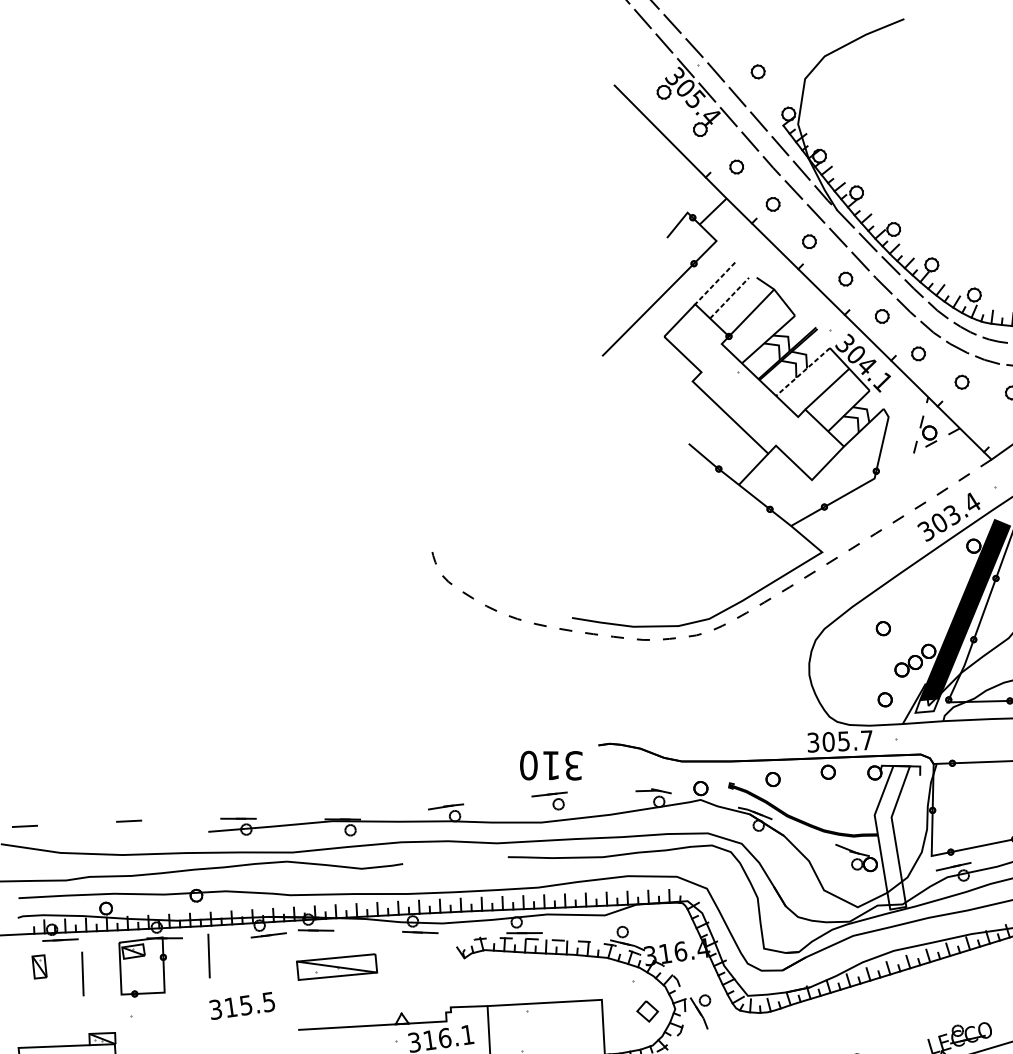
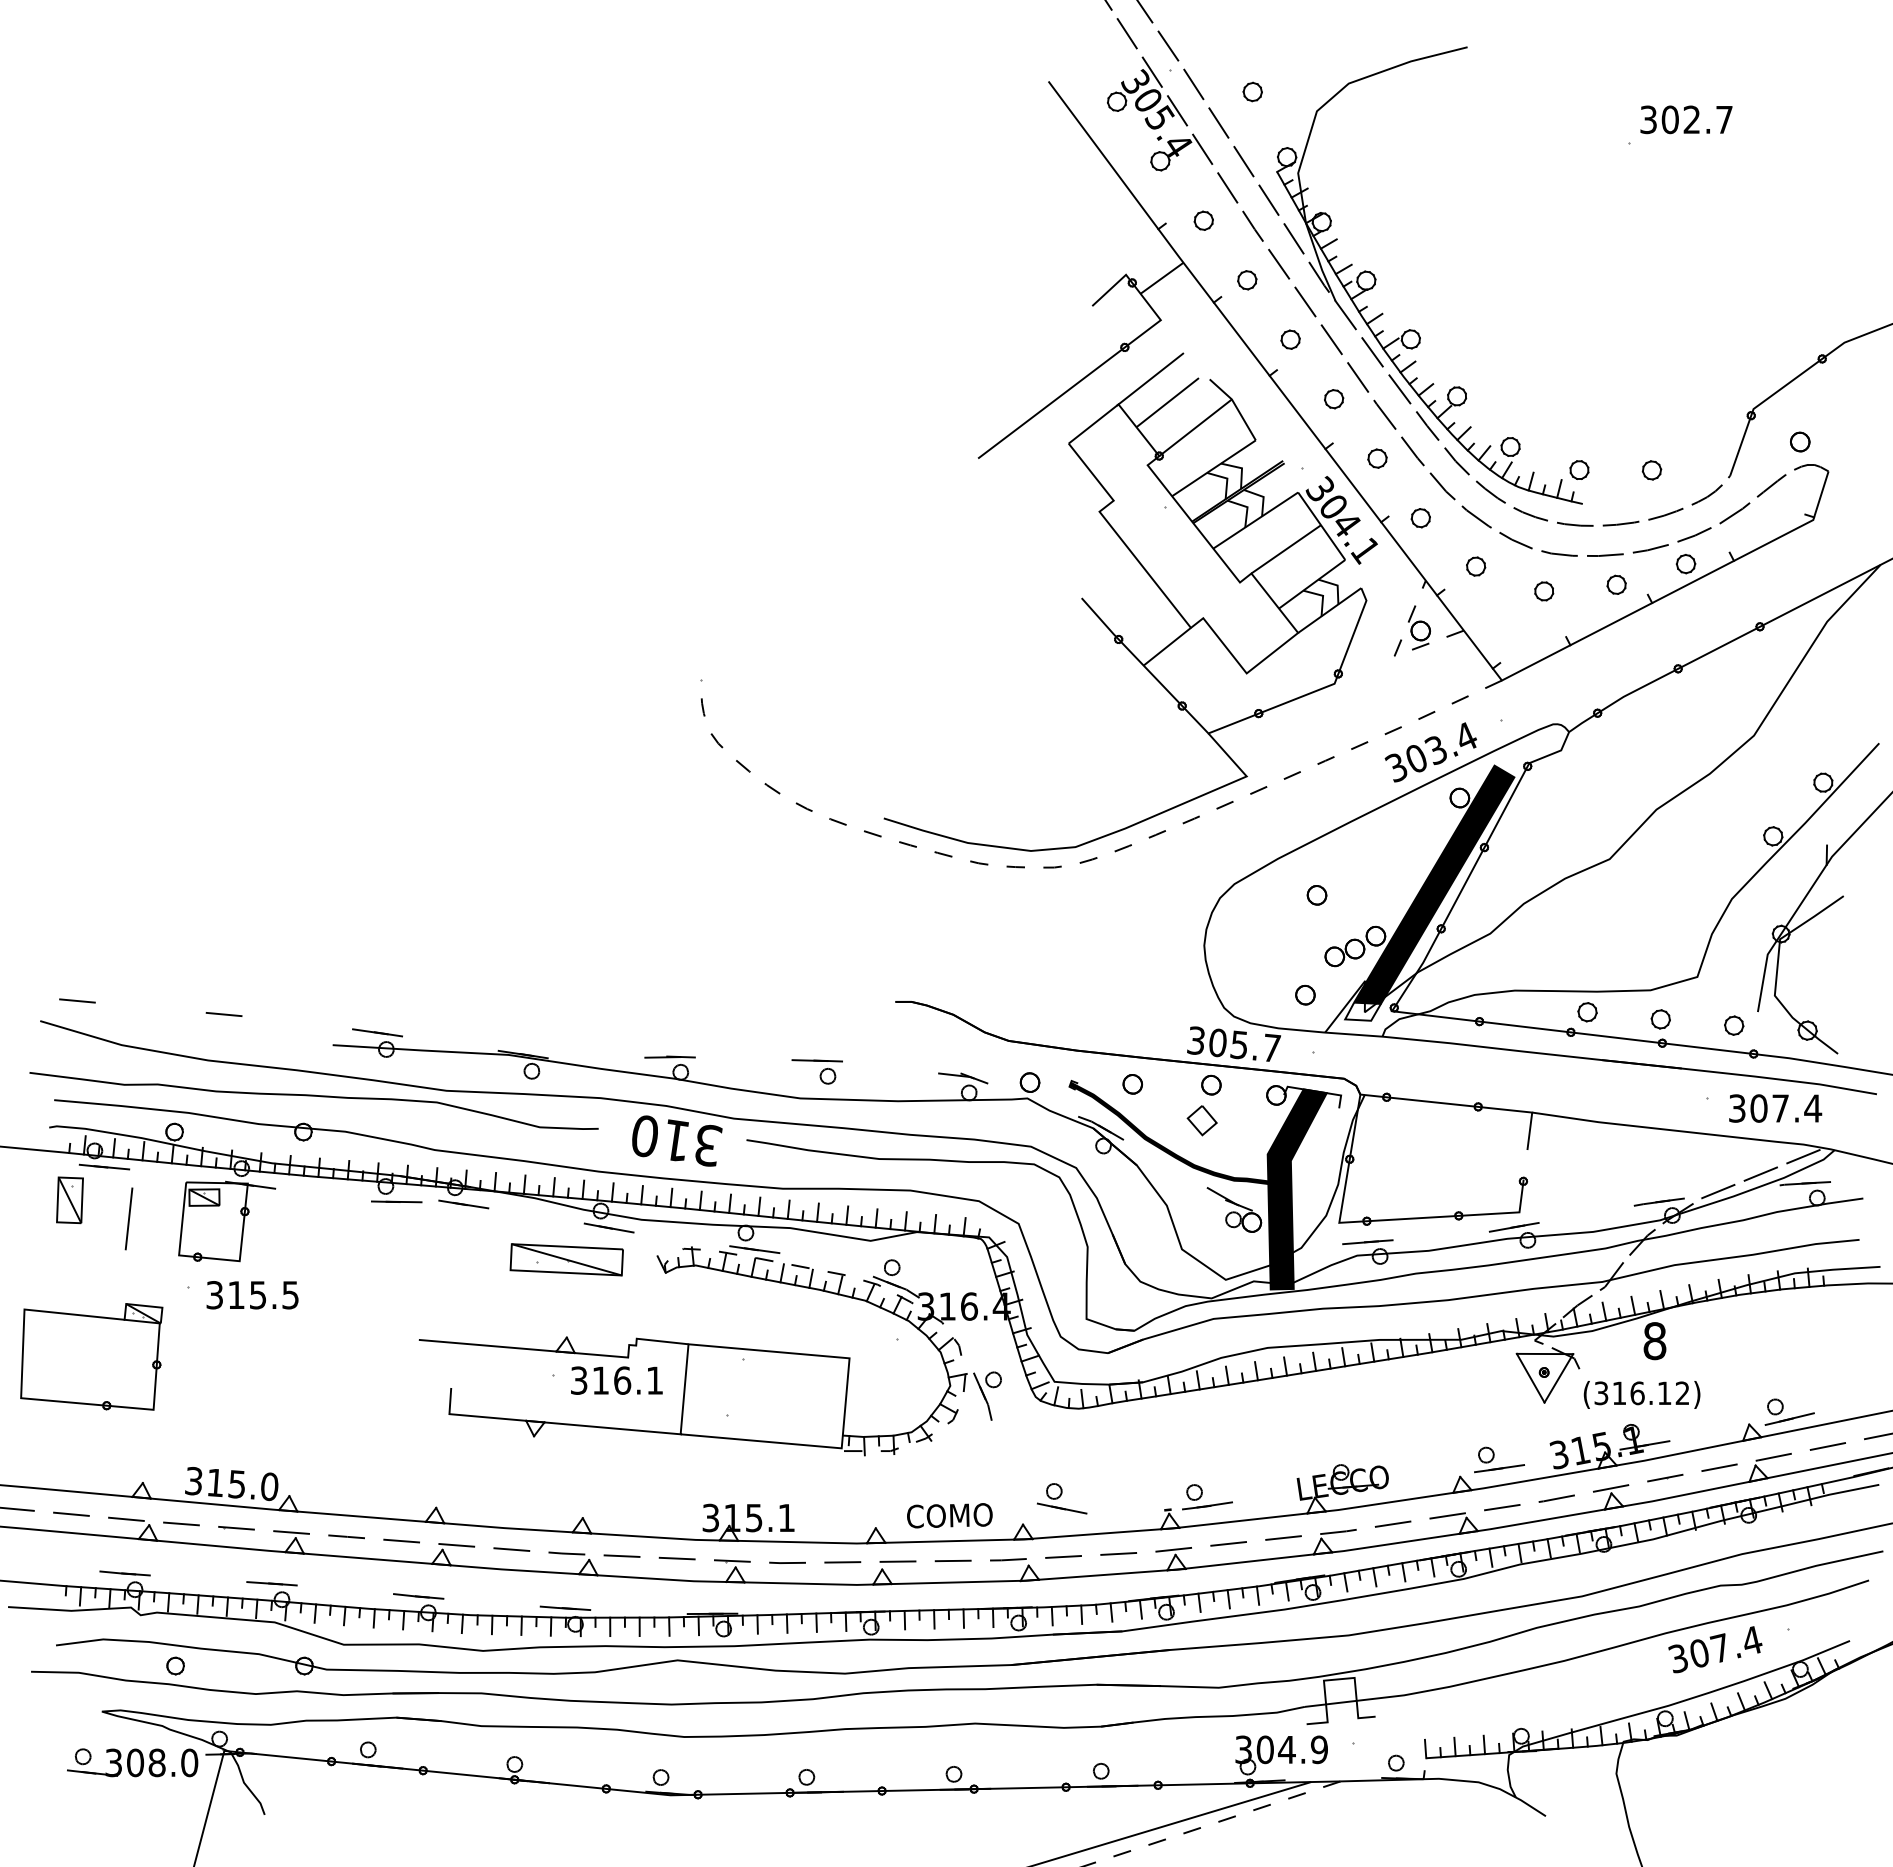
line: (715, 283) -> (1150, 379), dashed -> solid
line: (729, 298) -> (1167, 402), dashed -> solid
line: (802, 372) -> (1255, 520), dashed -> solid
text: (552, 765) -> (677, 1140), moved
fill: (898, 836) -> (1296, 1189), added
line: (208, 955) -> (308, 1218), removed
part: (336, 966) -> (566, 1259), moved
part: (39, 967) -> (69, 1200), size x1.43
text: (242, 1006) -> (252, 1295), moved
part: (647, 1011) -> (1201, 1120), moved

